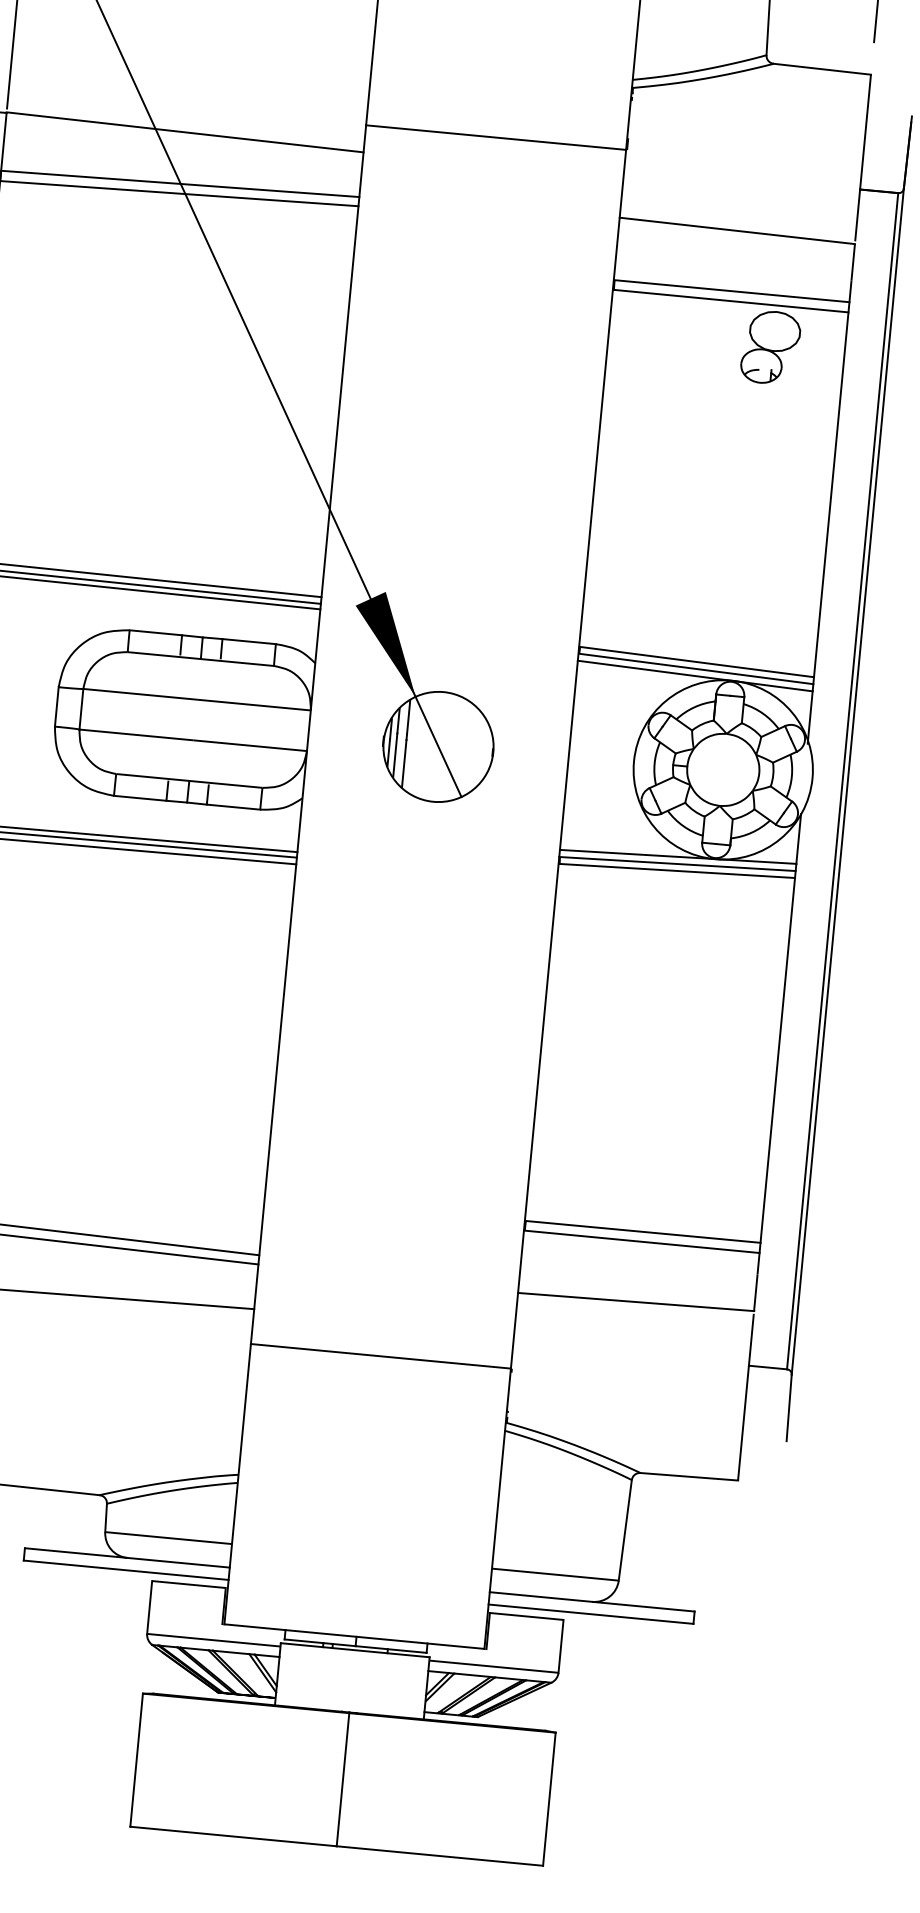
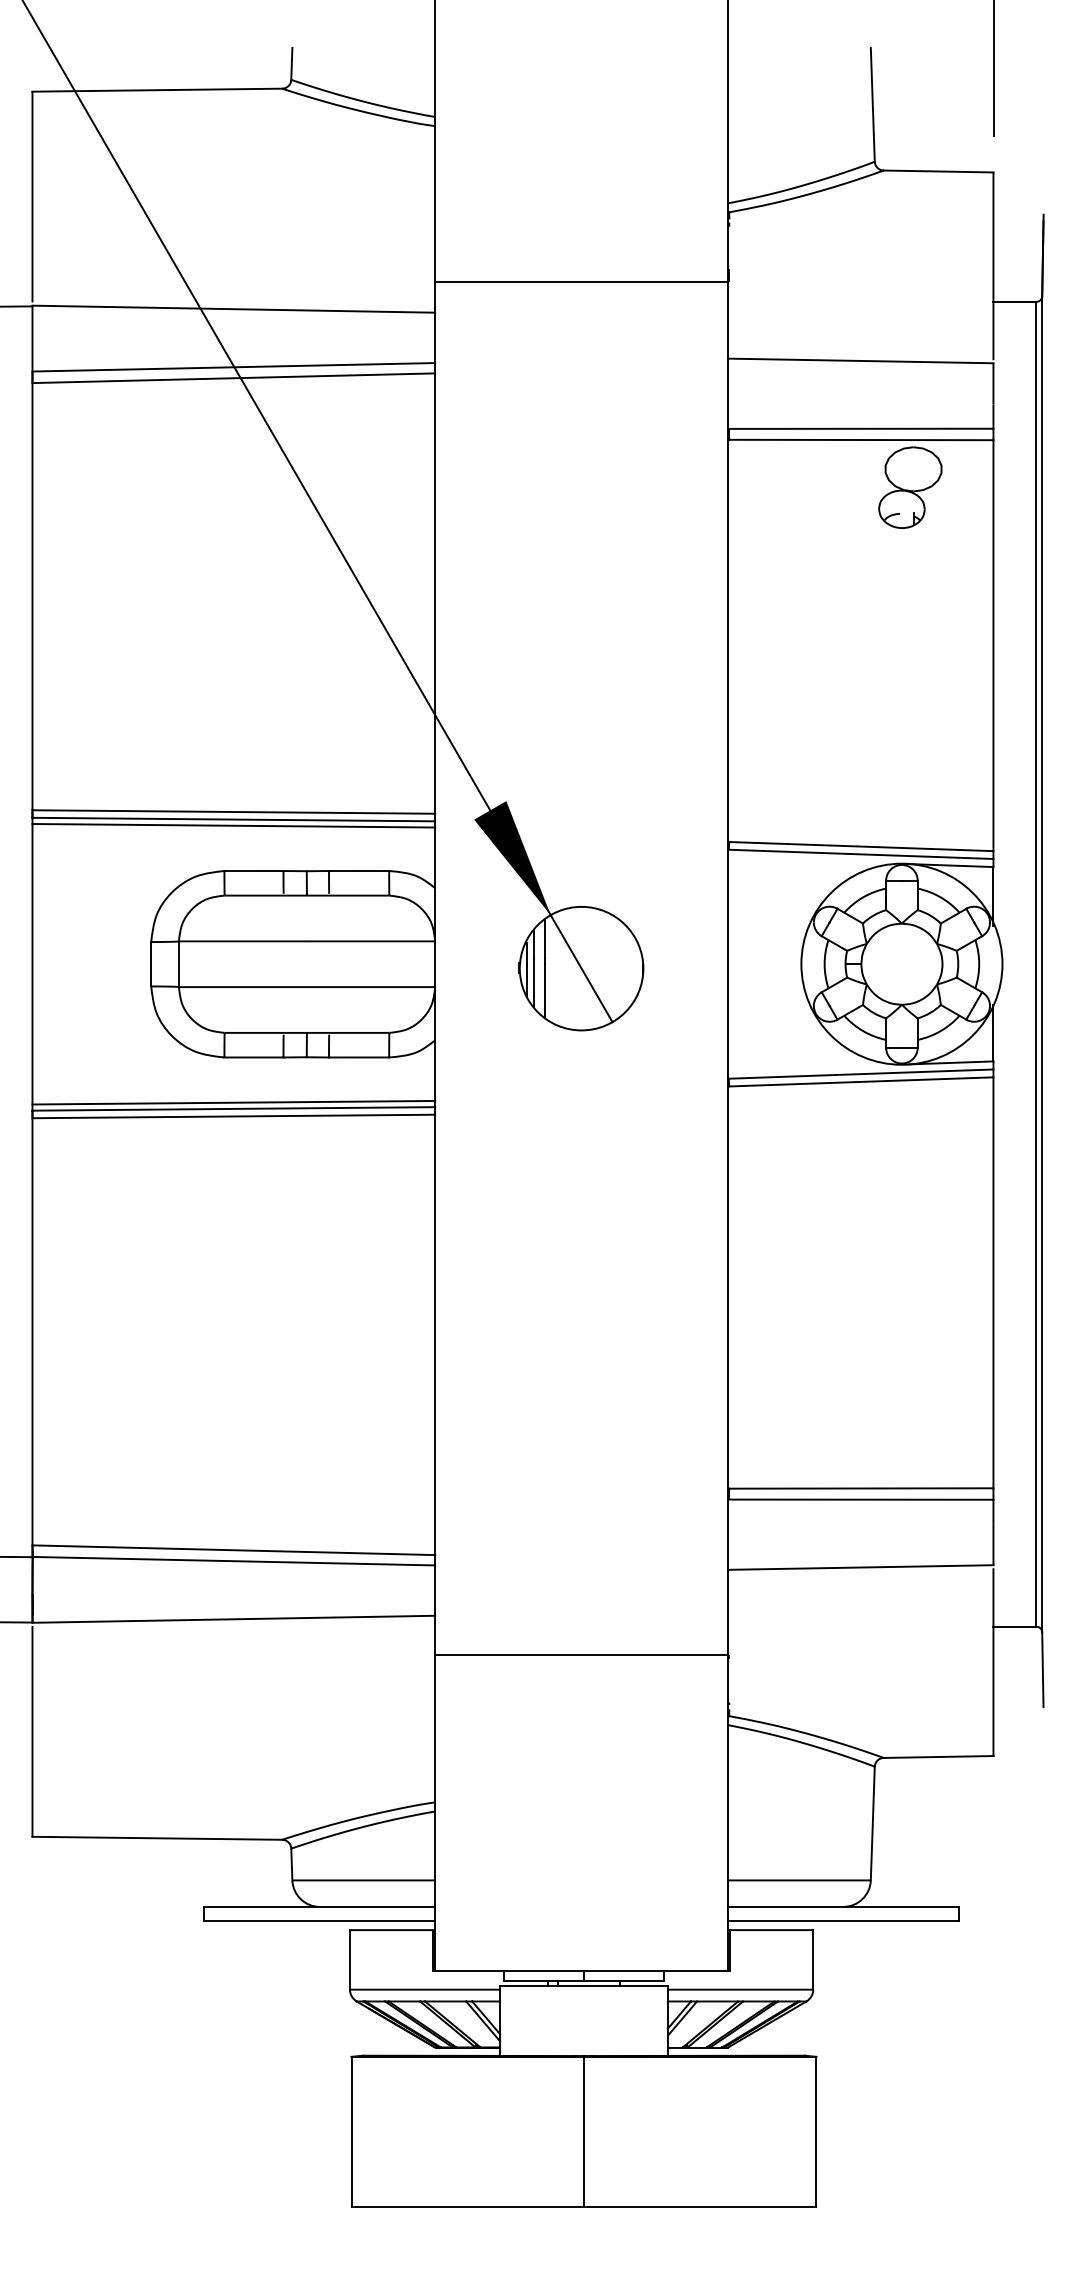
line: (655, 670) -> (815, 860), removed
line: (639, 854) -> (817, 1067), removed

